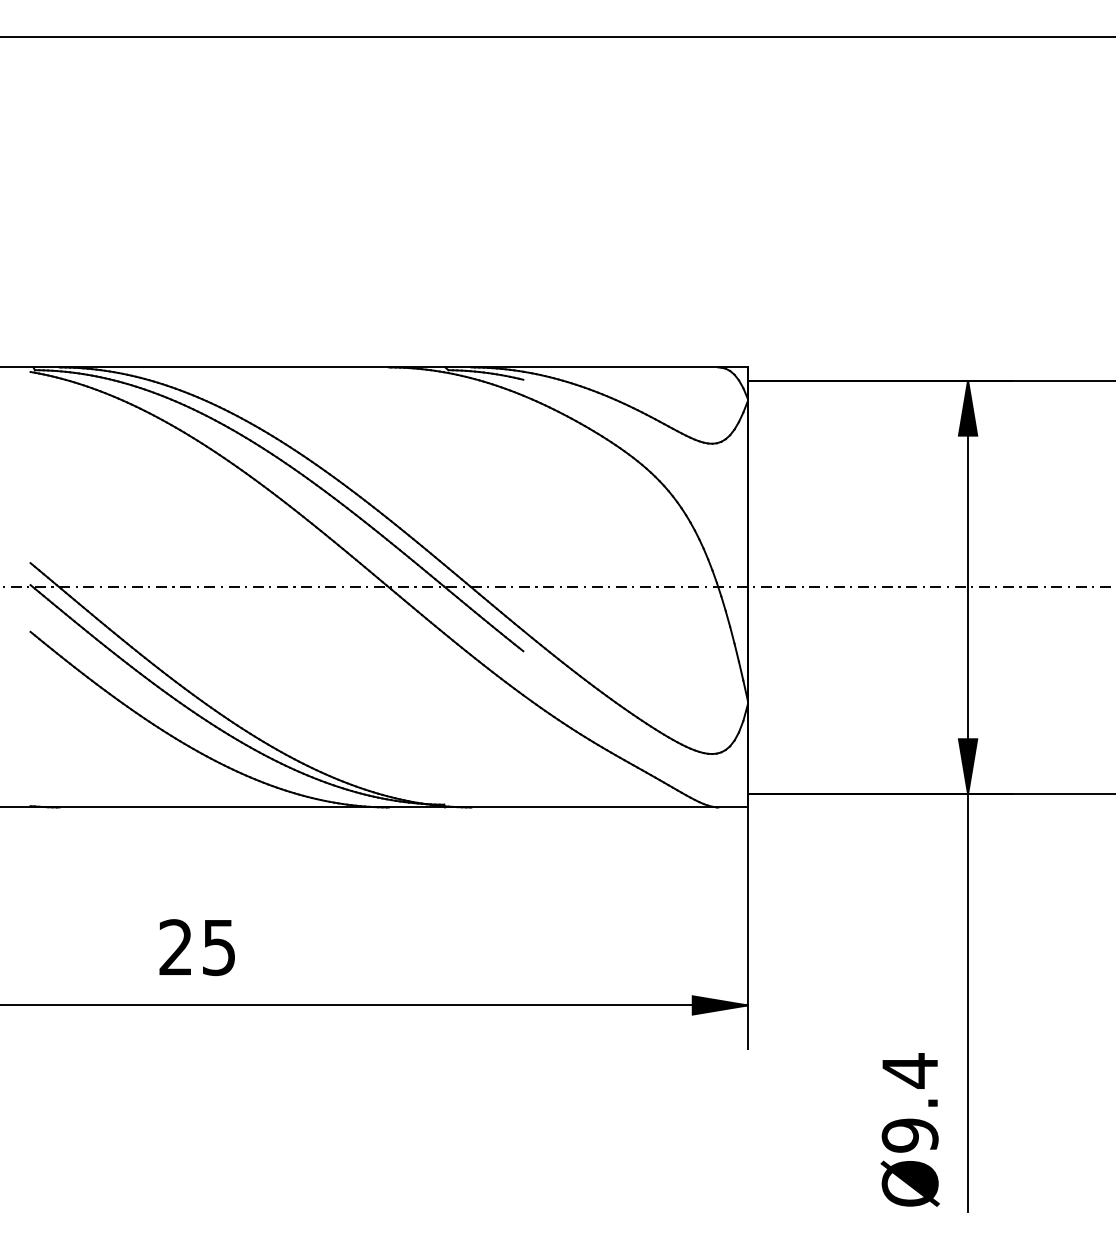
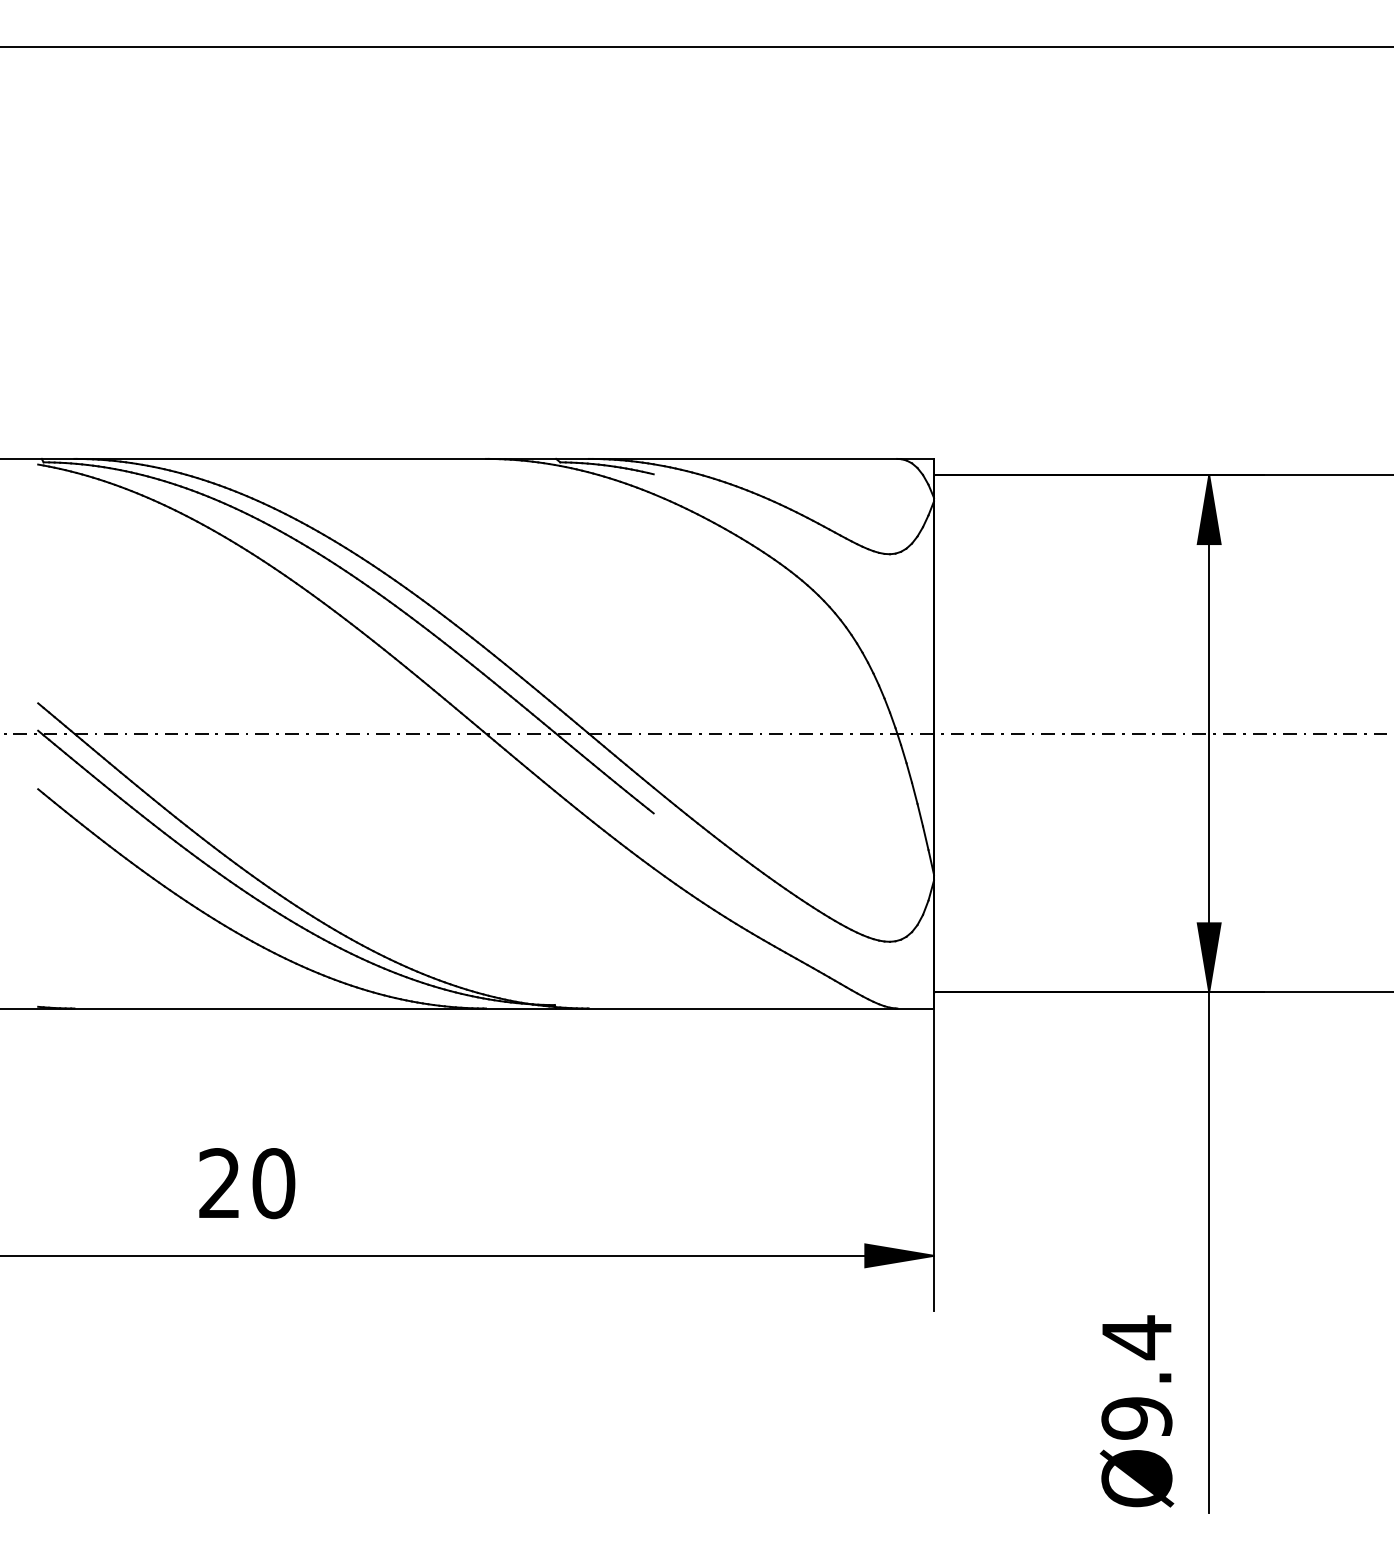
text: (219, 947) -> (274, 1183), 25 -> 20

